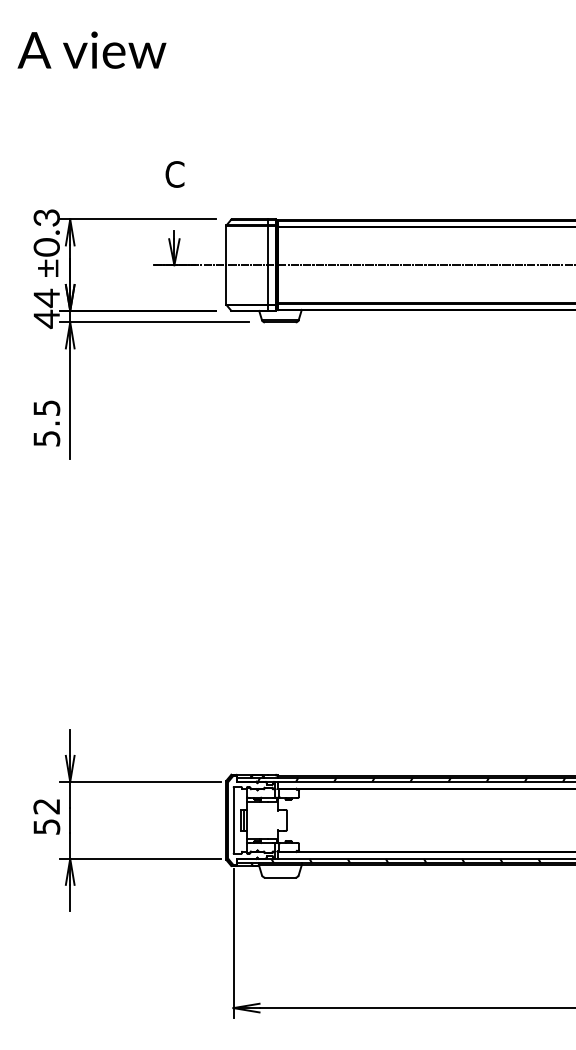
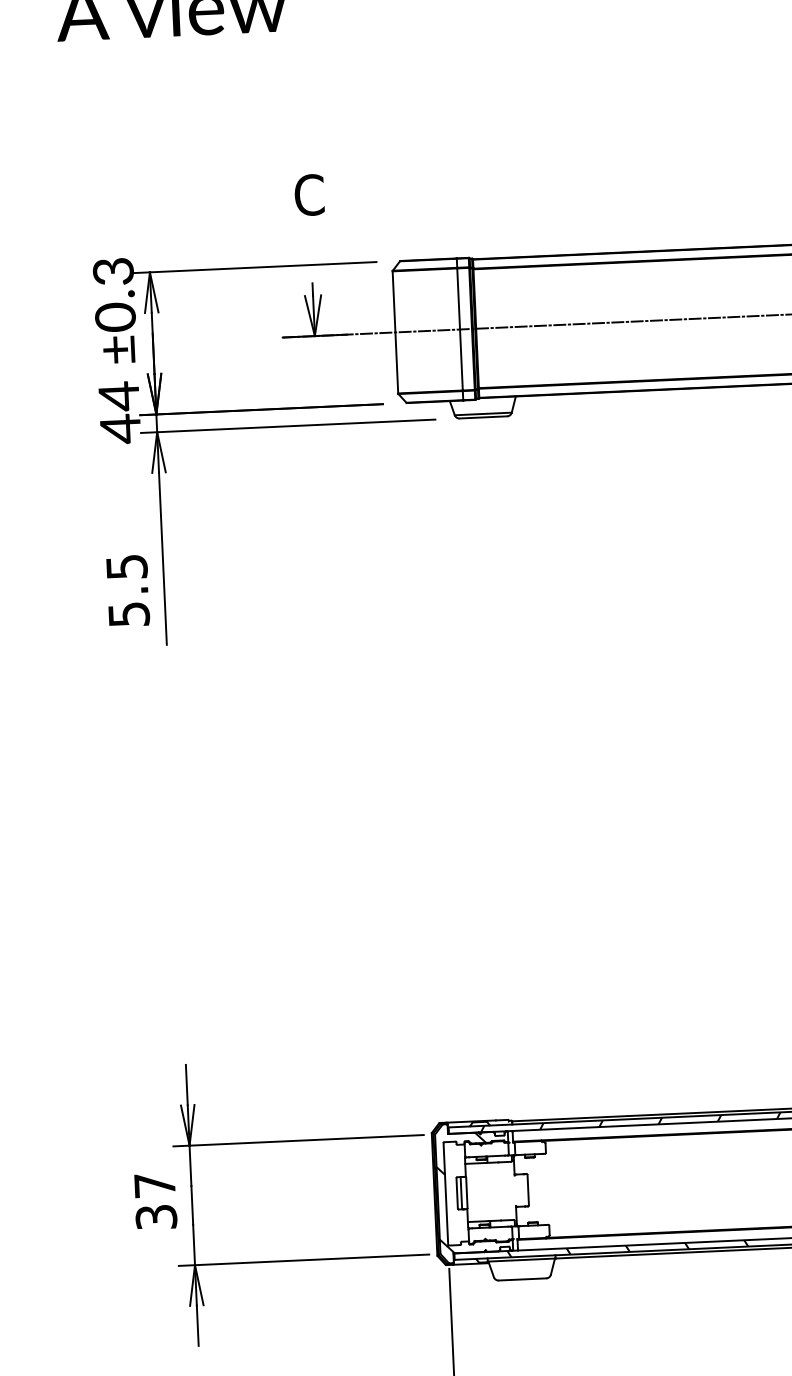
text: (46, 816) -> (155, 1201), 52 -> 37
hatch: (244, 819) -> (462, 1191), added

